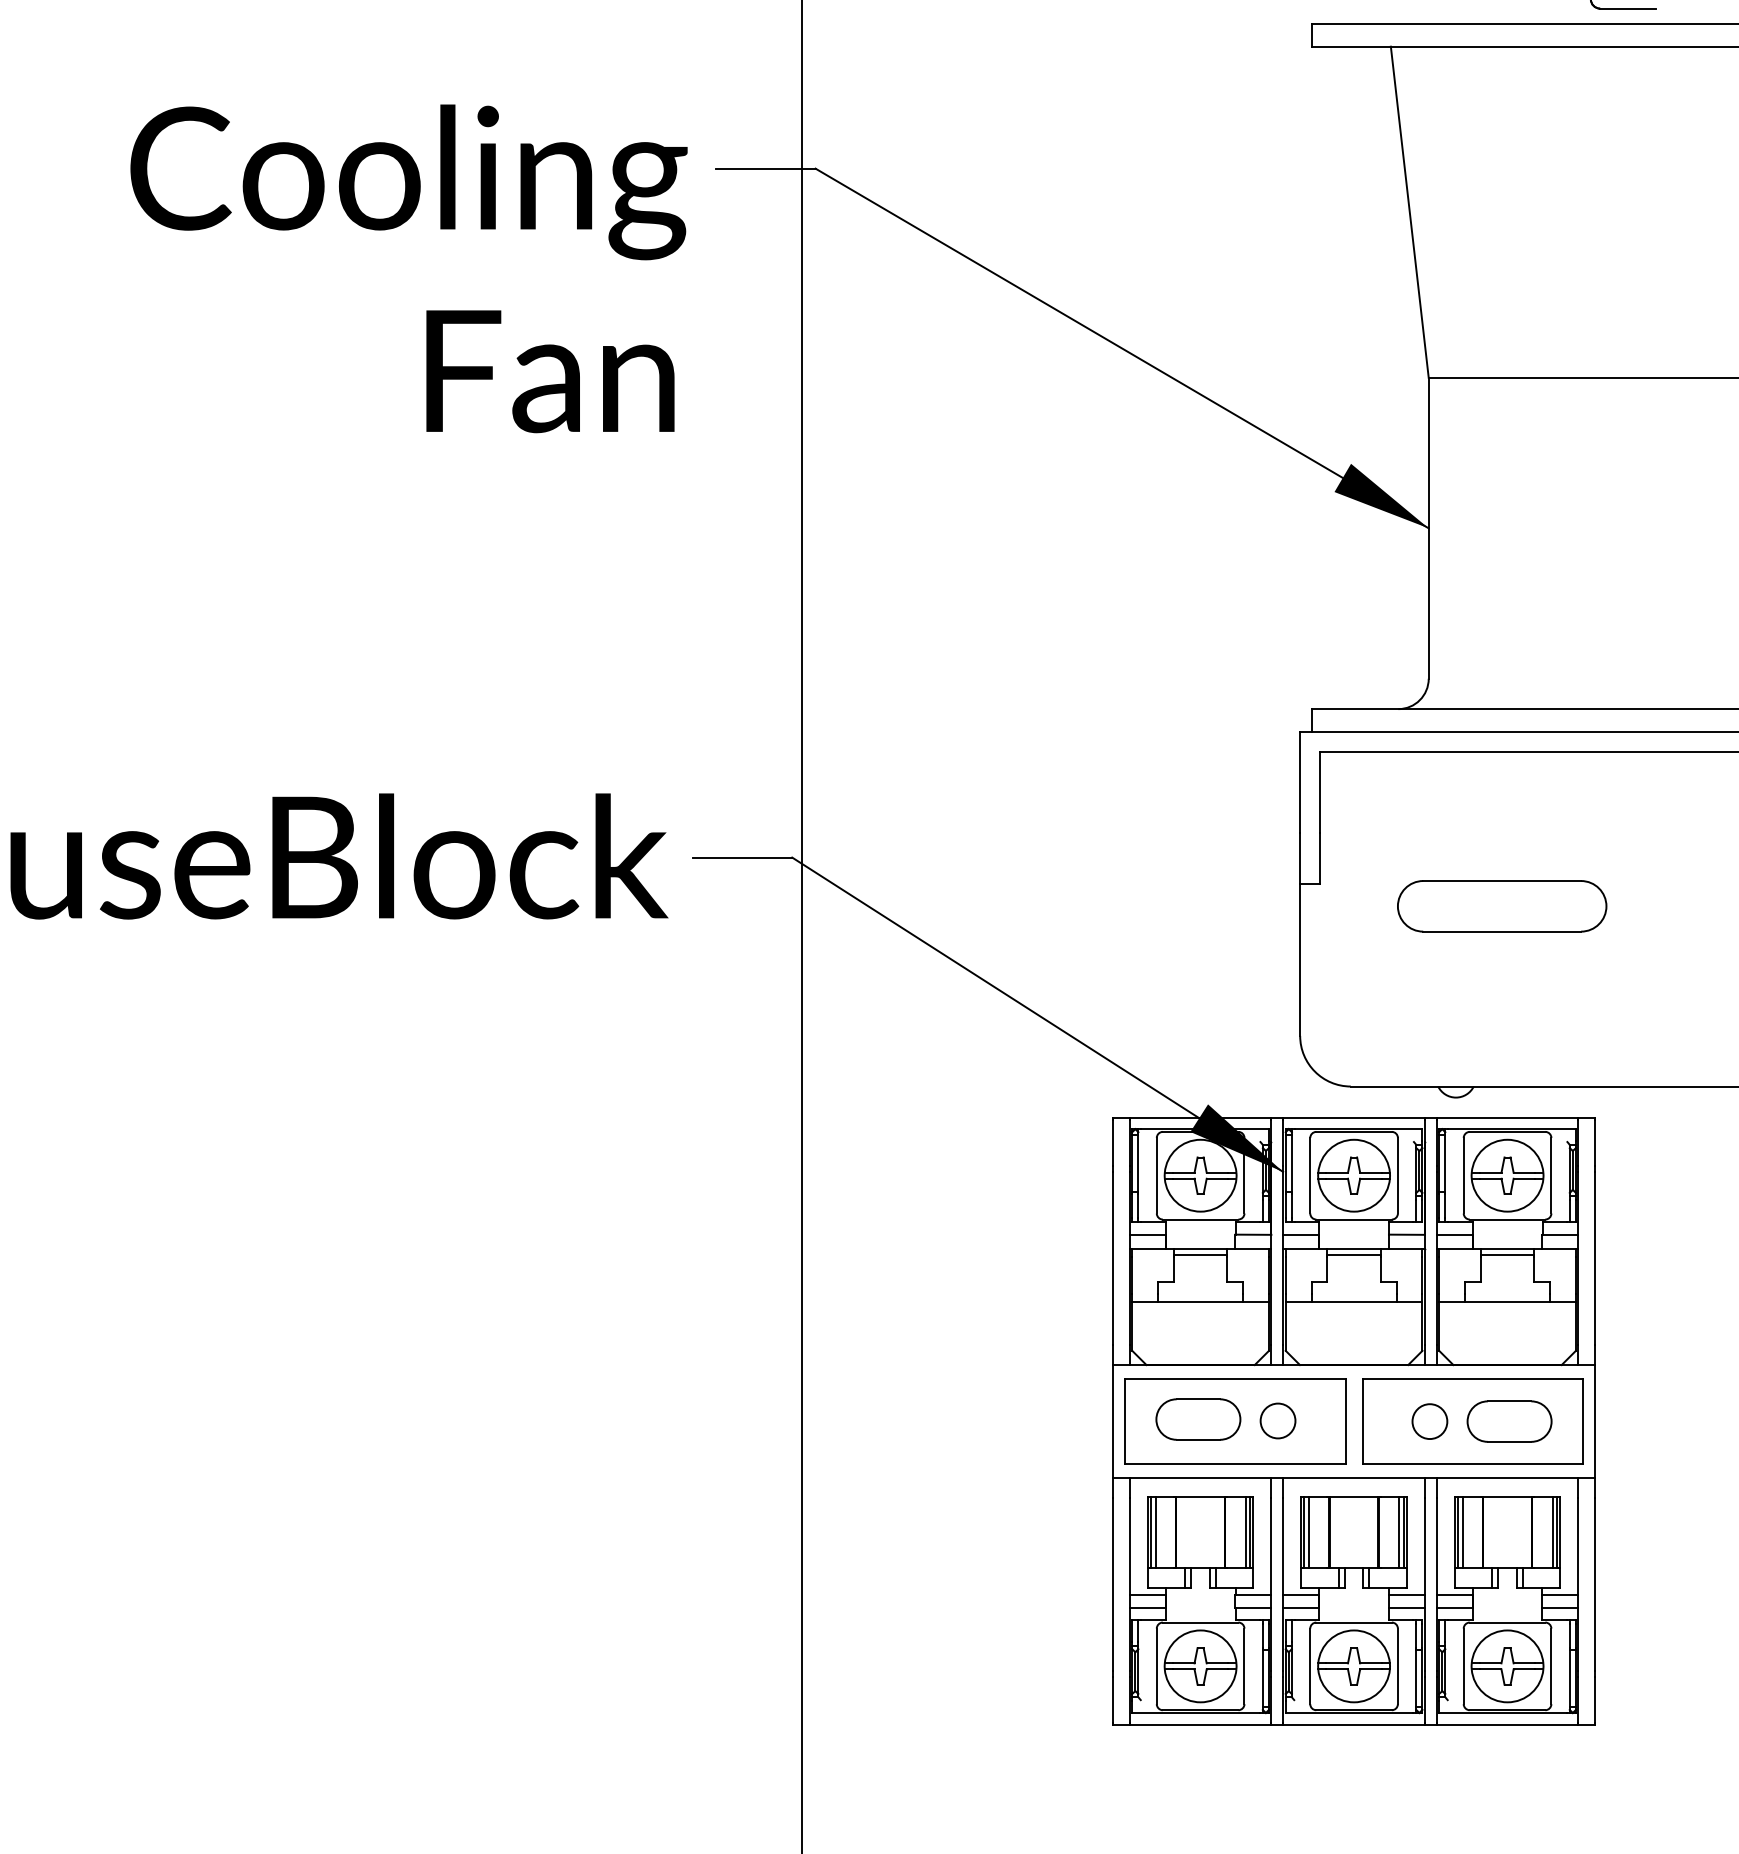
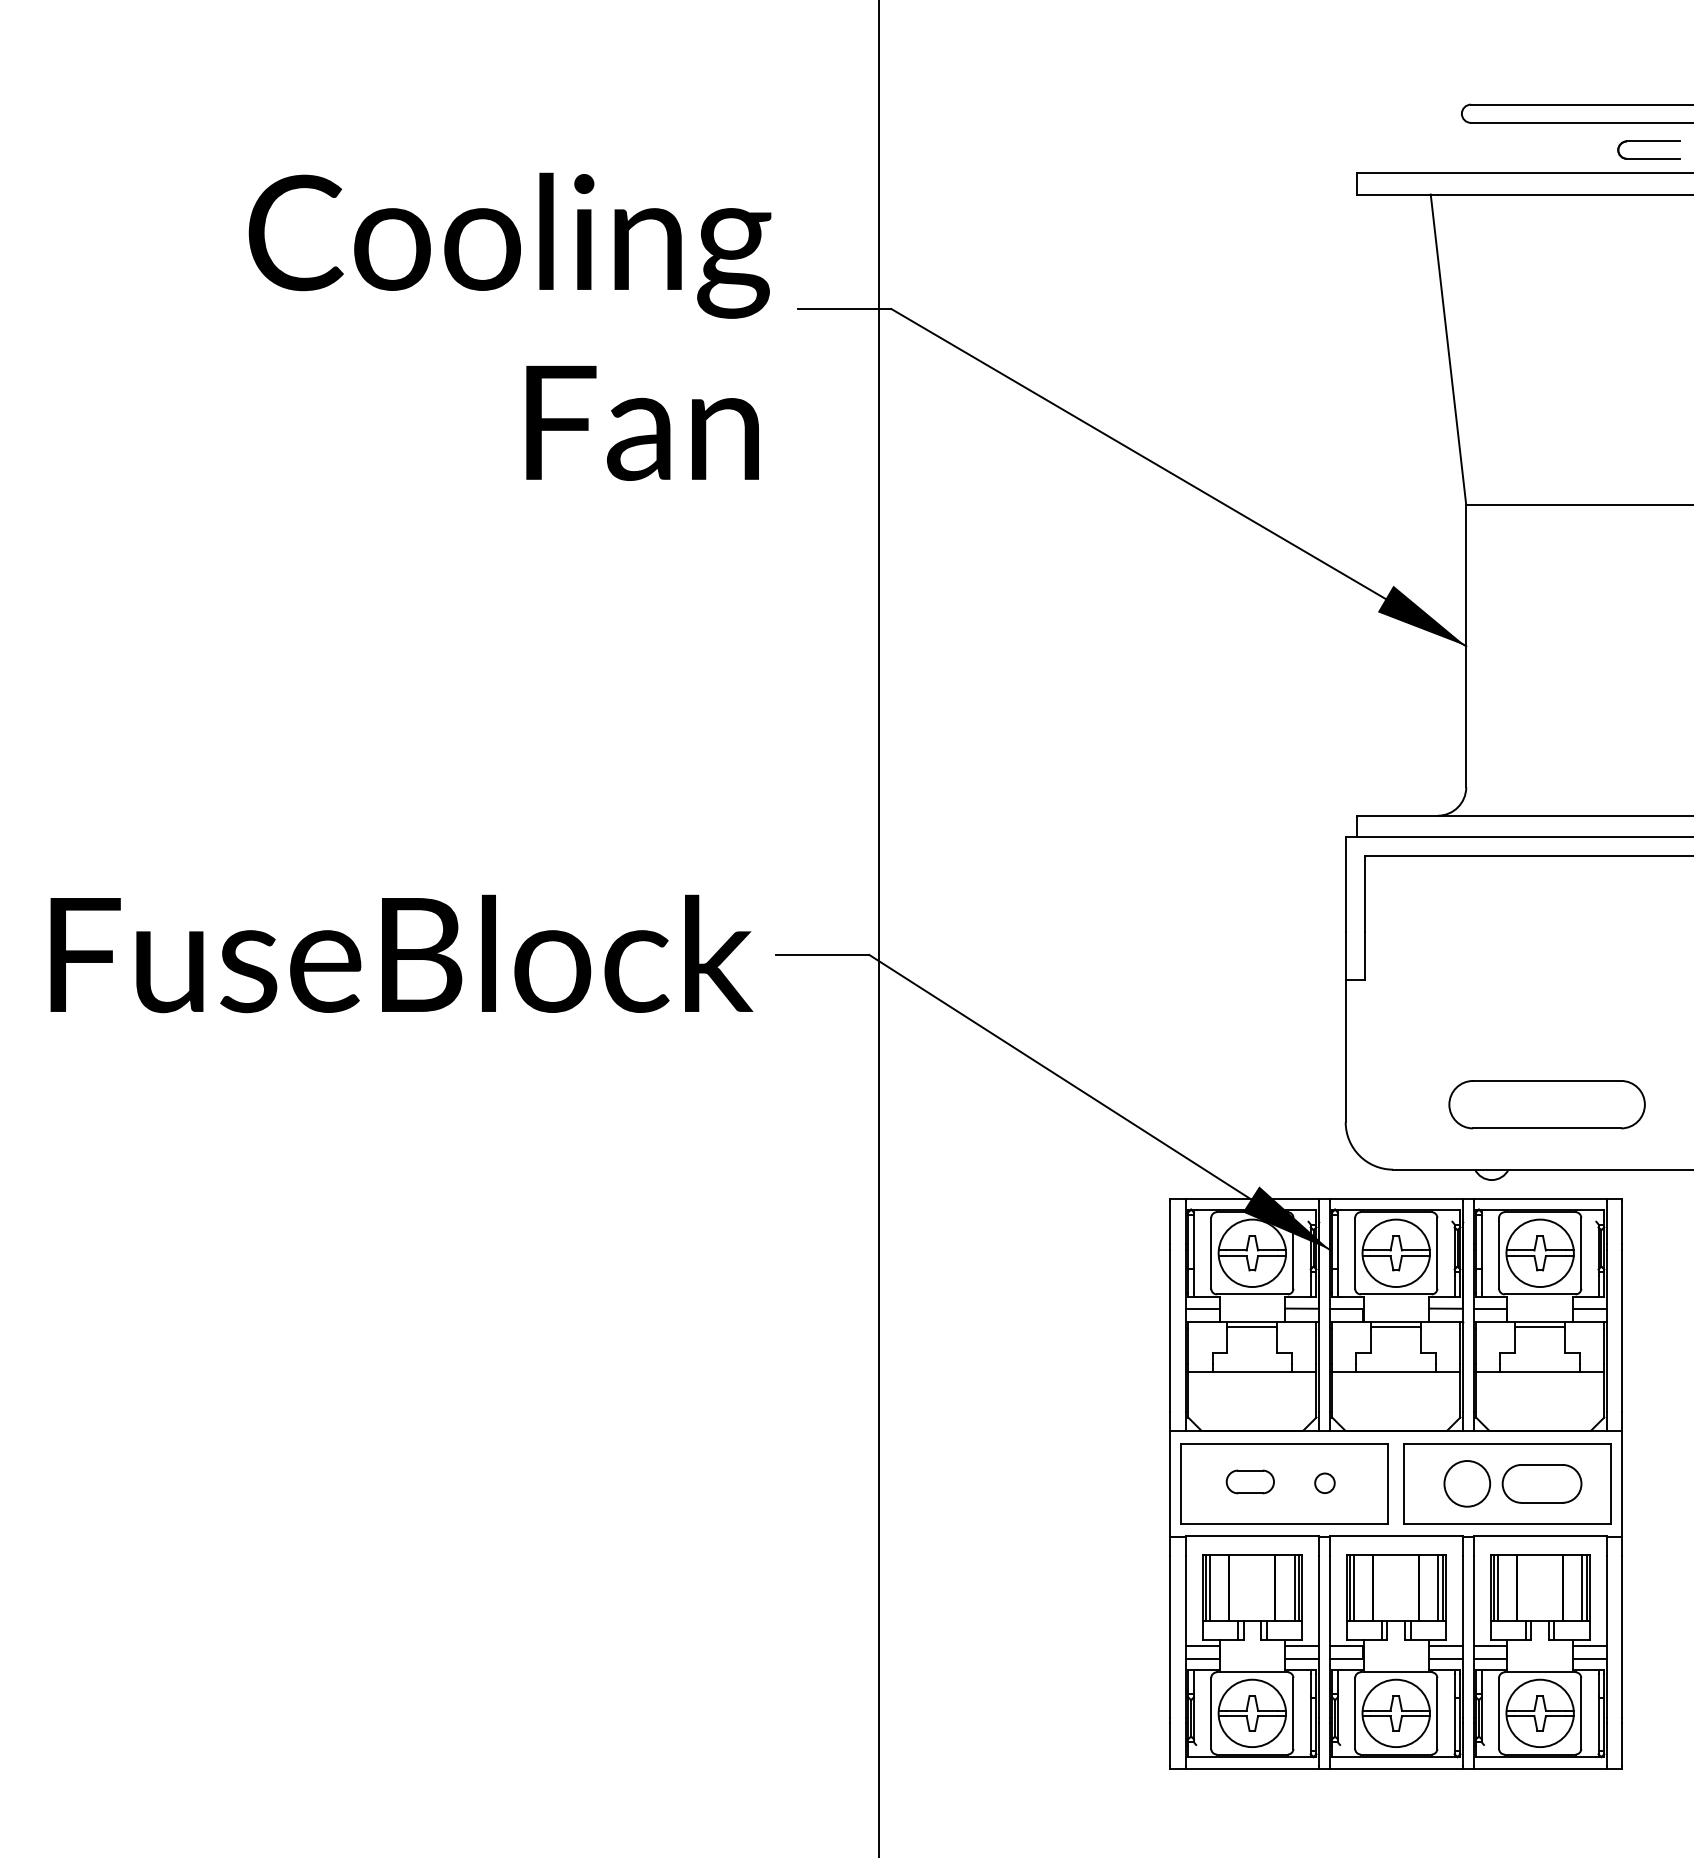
text: (408, 268) -> (509, 326), moved
part: (1501, 906) -> (1546, 1104), moved
part: (1198, 1419) -> (1250, 1481), size x0.6
circle: (1277, 1421) -> (1324, 1483), size x0.6
circle: (1430, 1421) -> (1467, 1483), size x1.4

